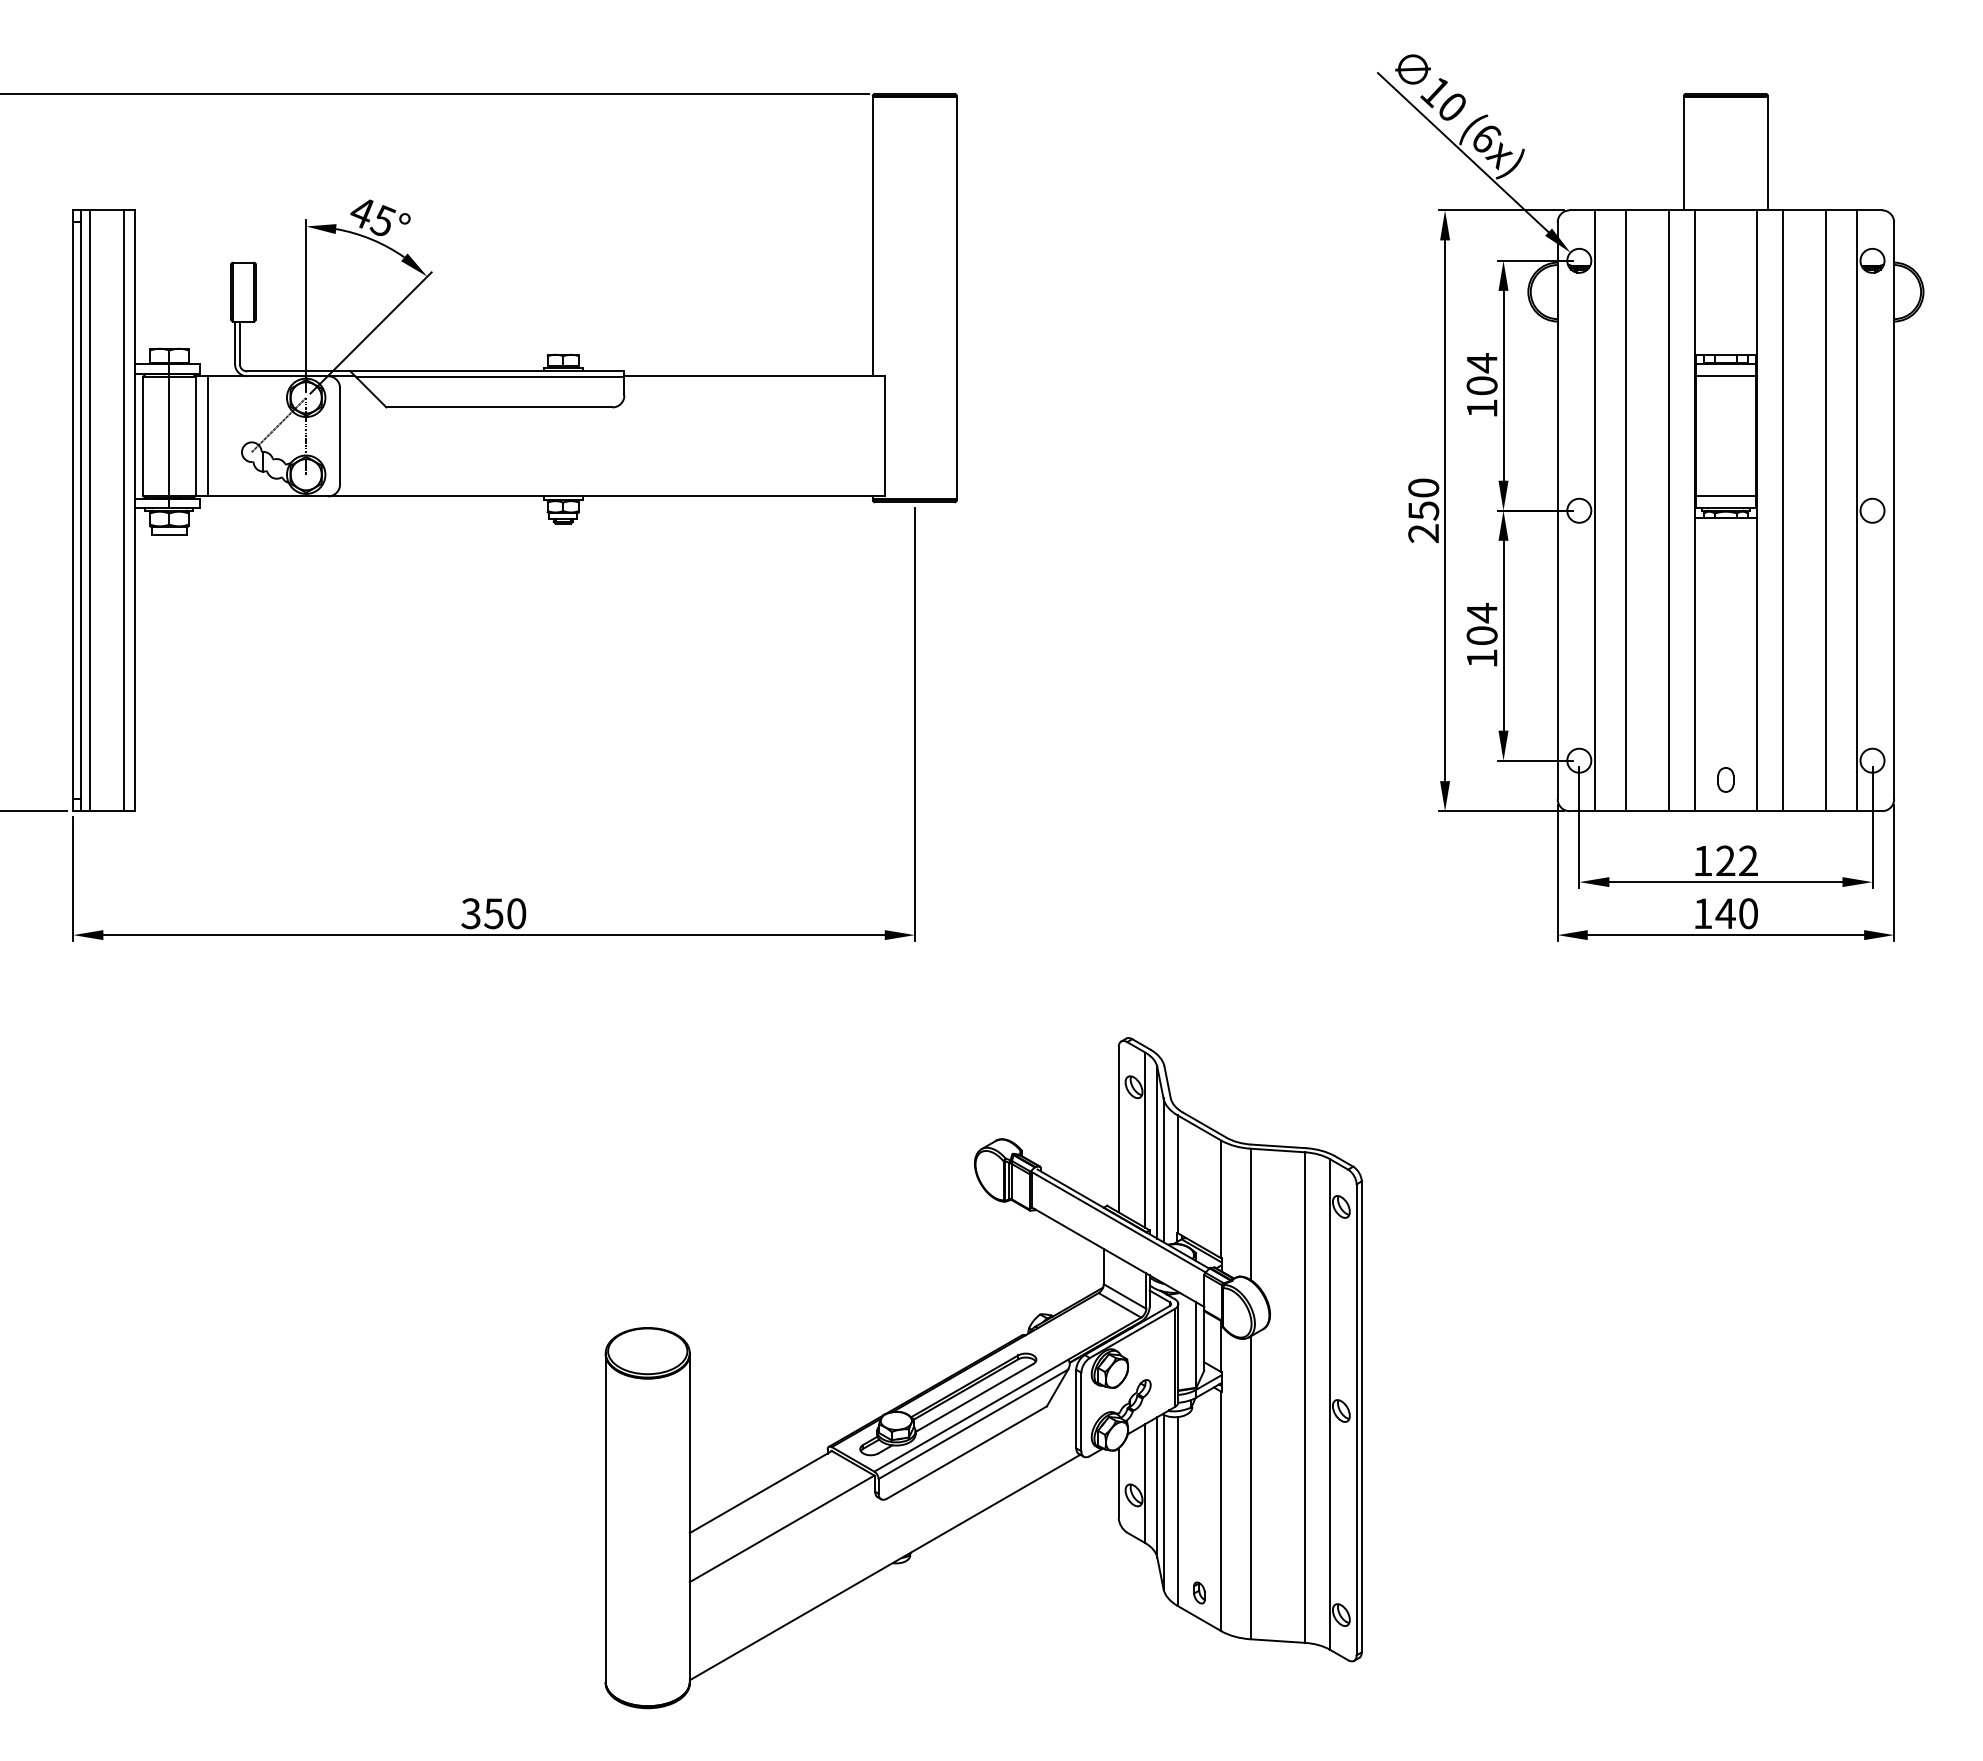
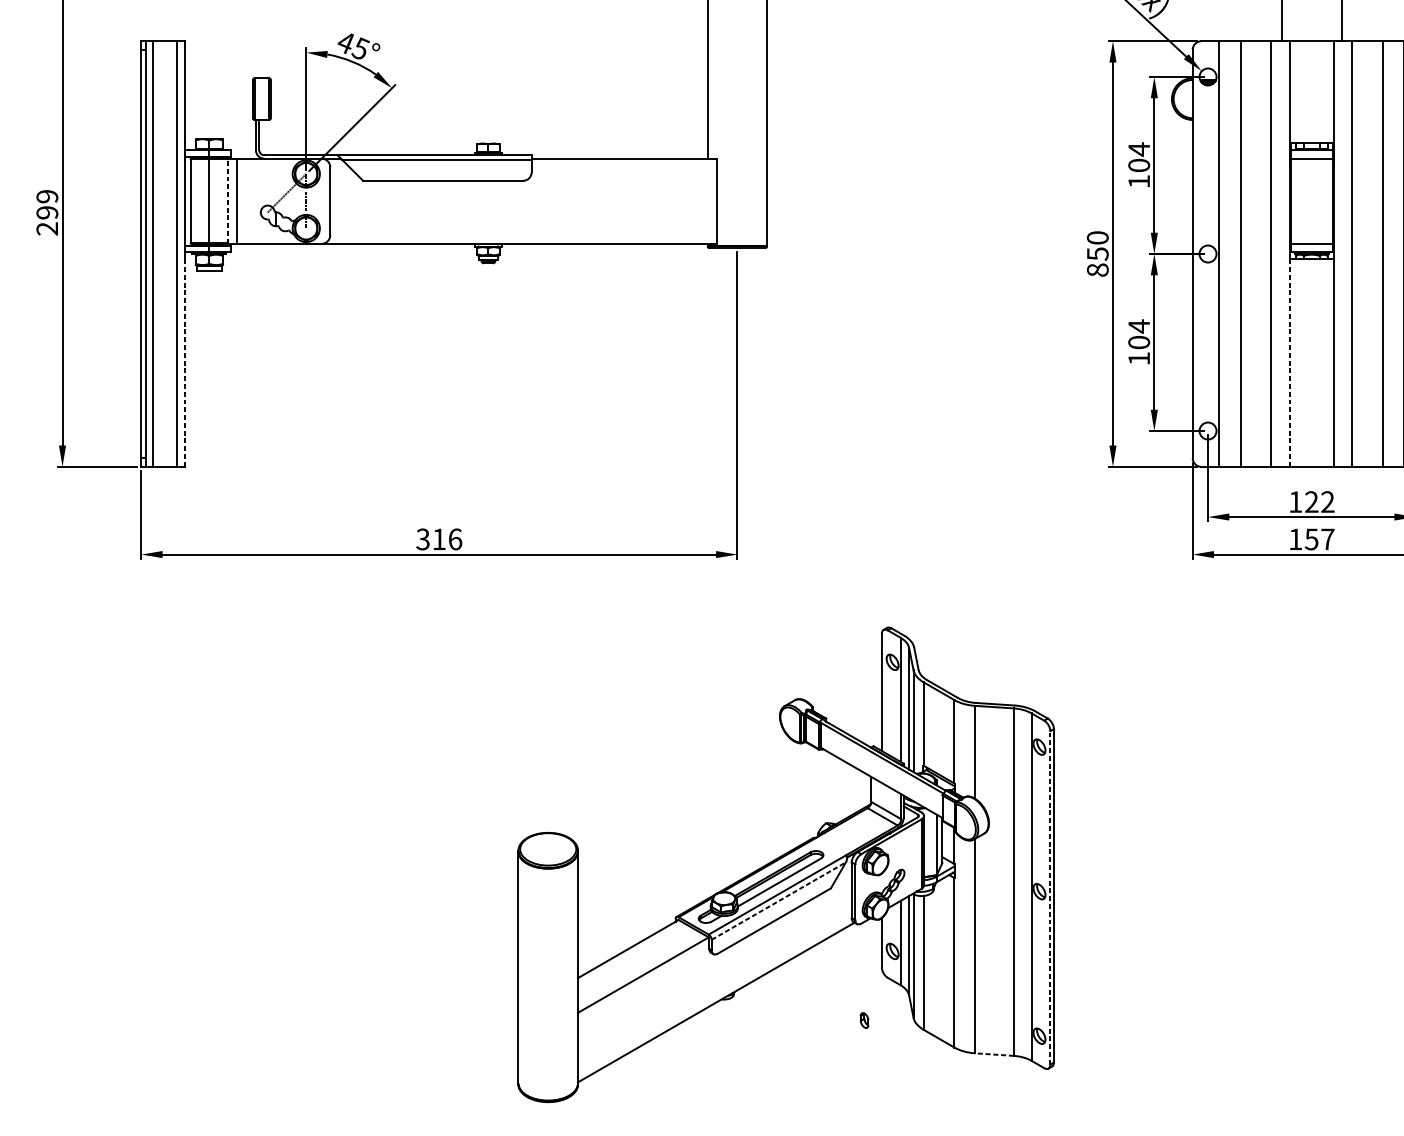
line: (195, 435) -> (227, 200), solid -> dashed
text: (1423, 533) -> (1097, 270), 250 -> 850
line: (134, 664) -> (184, 362), solid -> dashed
line: (1695, 664) -> (1290, 362), solid -> dashed
part: (1725, 779) -> (1311, 444), removed
text: (505, 913) -> (447, 539), 350 -> 316
text: (1736, 913) -> (1319, 539), 140 -> 157
line: (1356, 1419) -> (1050, 897), solid -> dashed
line: (973, 1424) -> (778, 901), solid -> dashed
part: (1199, 1592) -> (864, 1020), moved
line: (1277, 1641) -> (994, 1054), solid -> dashed

